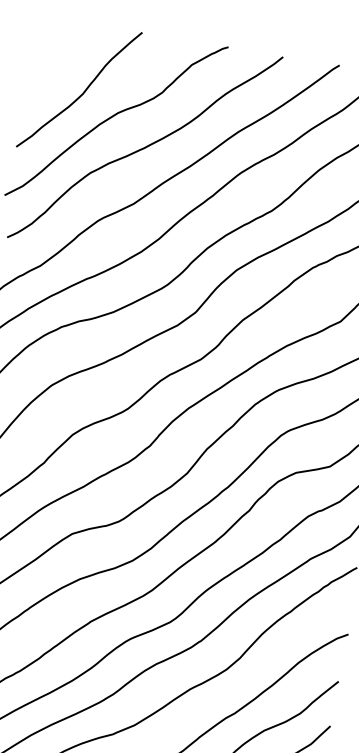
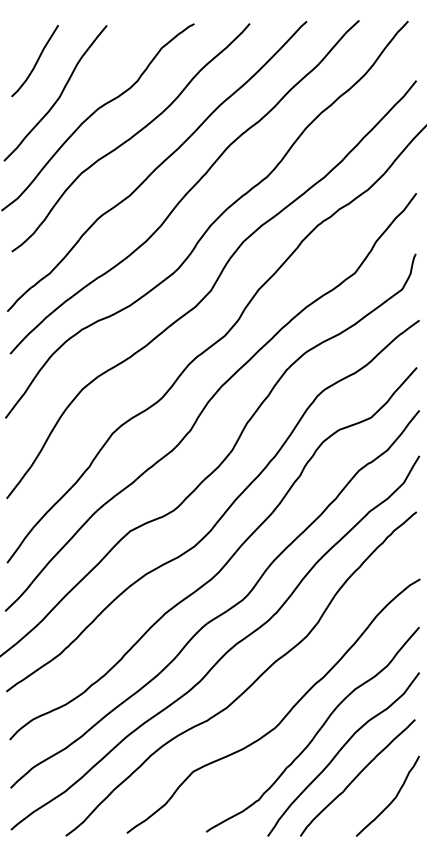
curve: (66, 53) -> (36, 60), added

